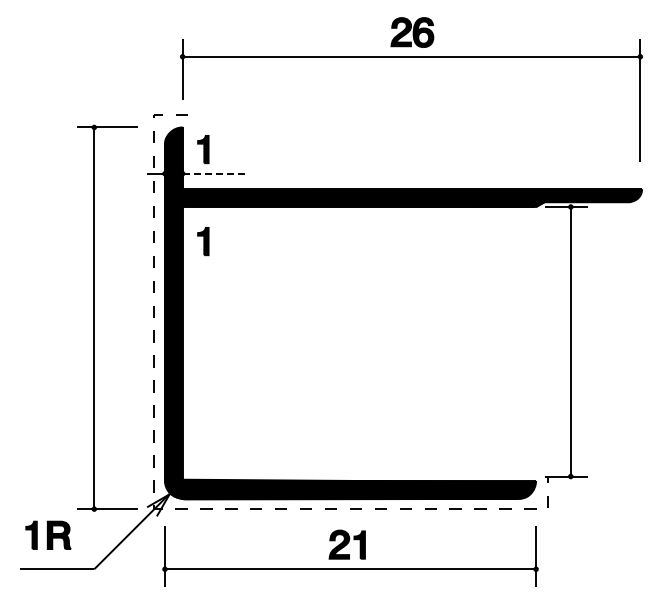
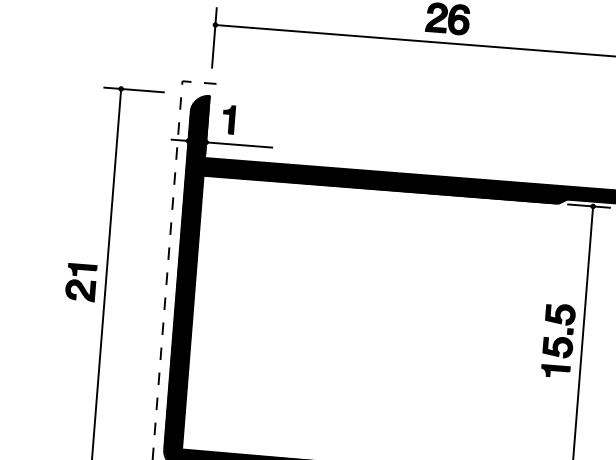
line: (216, 173) -> (240, 144), dashed -> solid
part: (203, 241) -> (221, 212), removed
part: (69, 321) -> (80, 281), added
part: (547, 342) -> (559, 340), added

